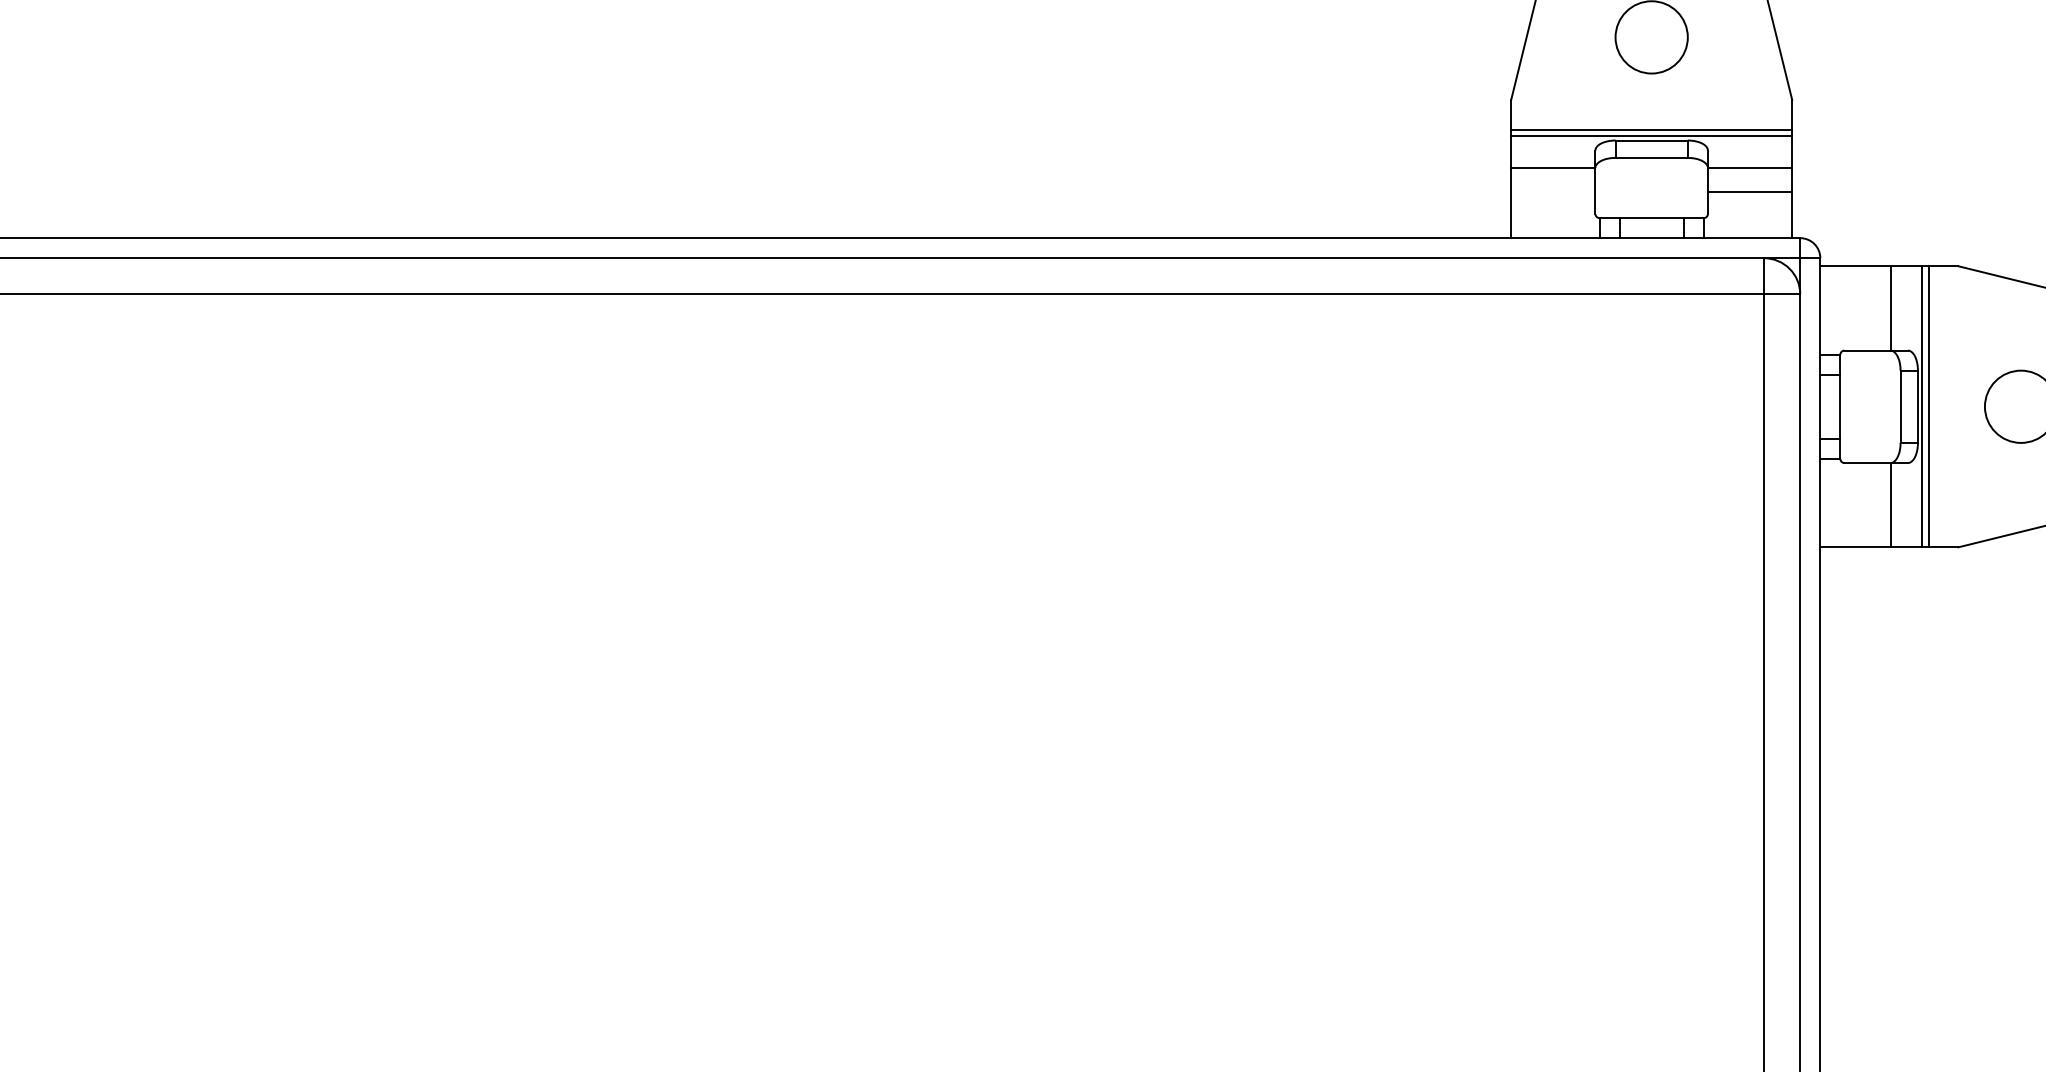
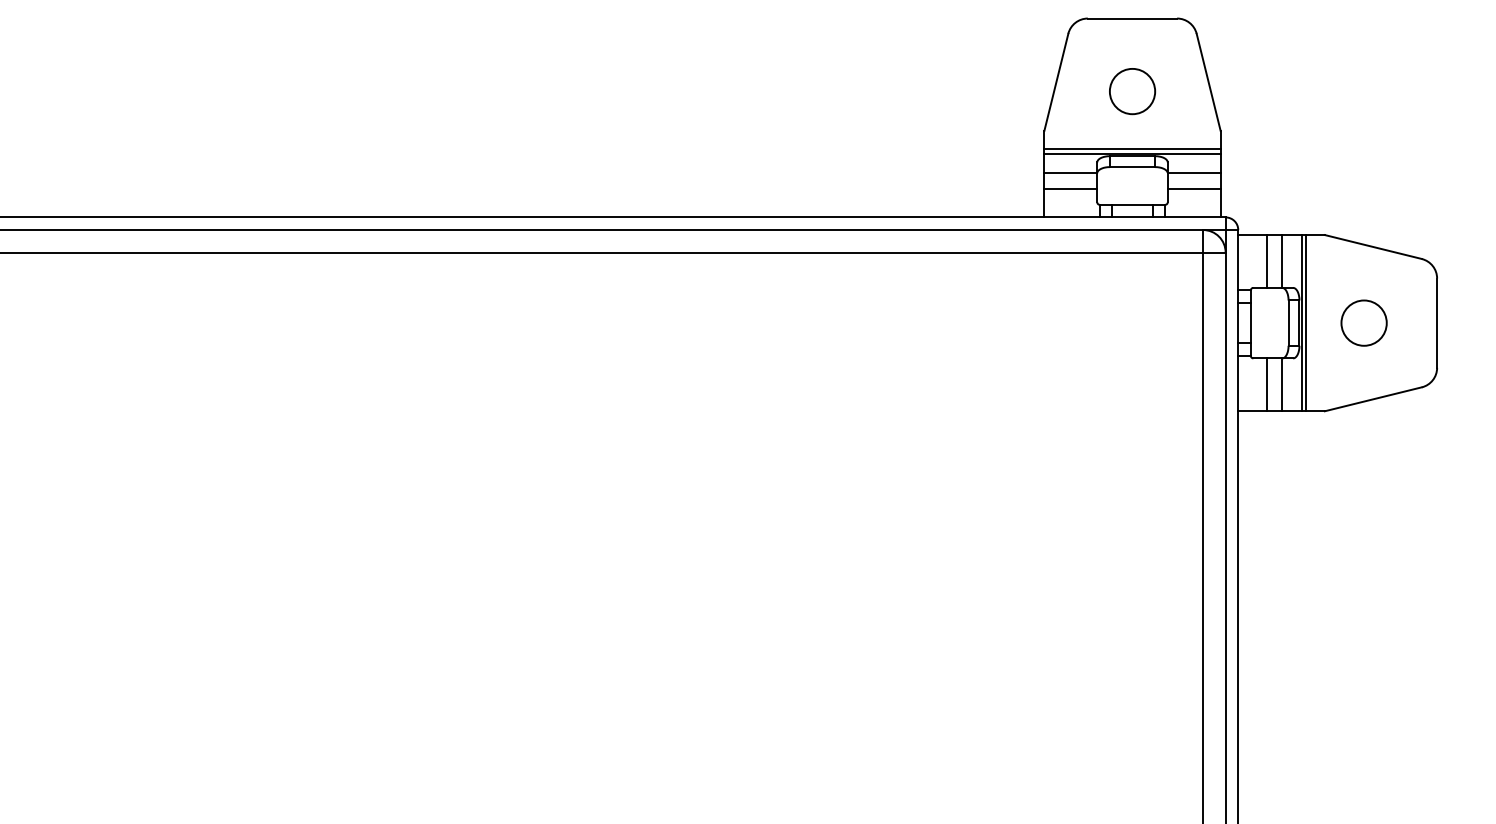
line: (1552, 192) -> (1070, 188), added
line: (1866, 308) -> (1267, 261), added
line: (1866, 504) -> (1267, 384), added

